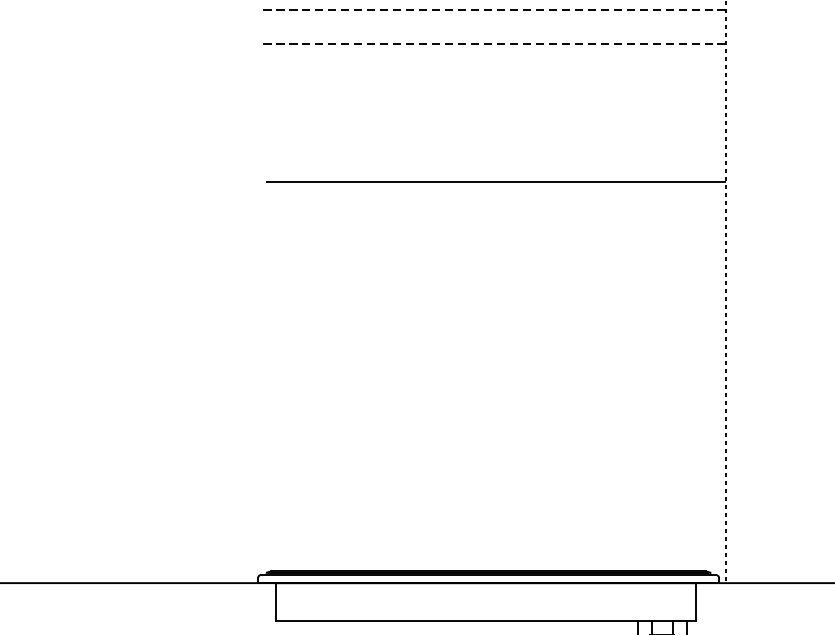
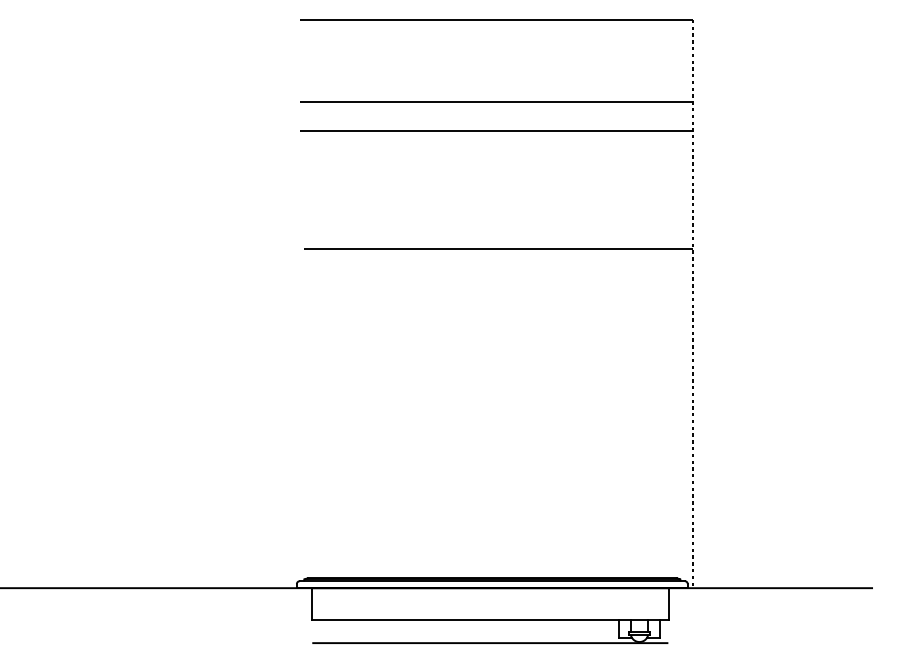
line: (493, 9) -> (496, 101), dashed -> solid
line: (493, 44) -> (496, 131), dashed -> solid

